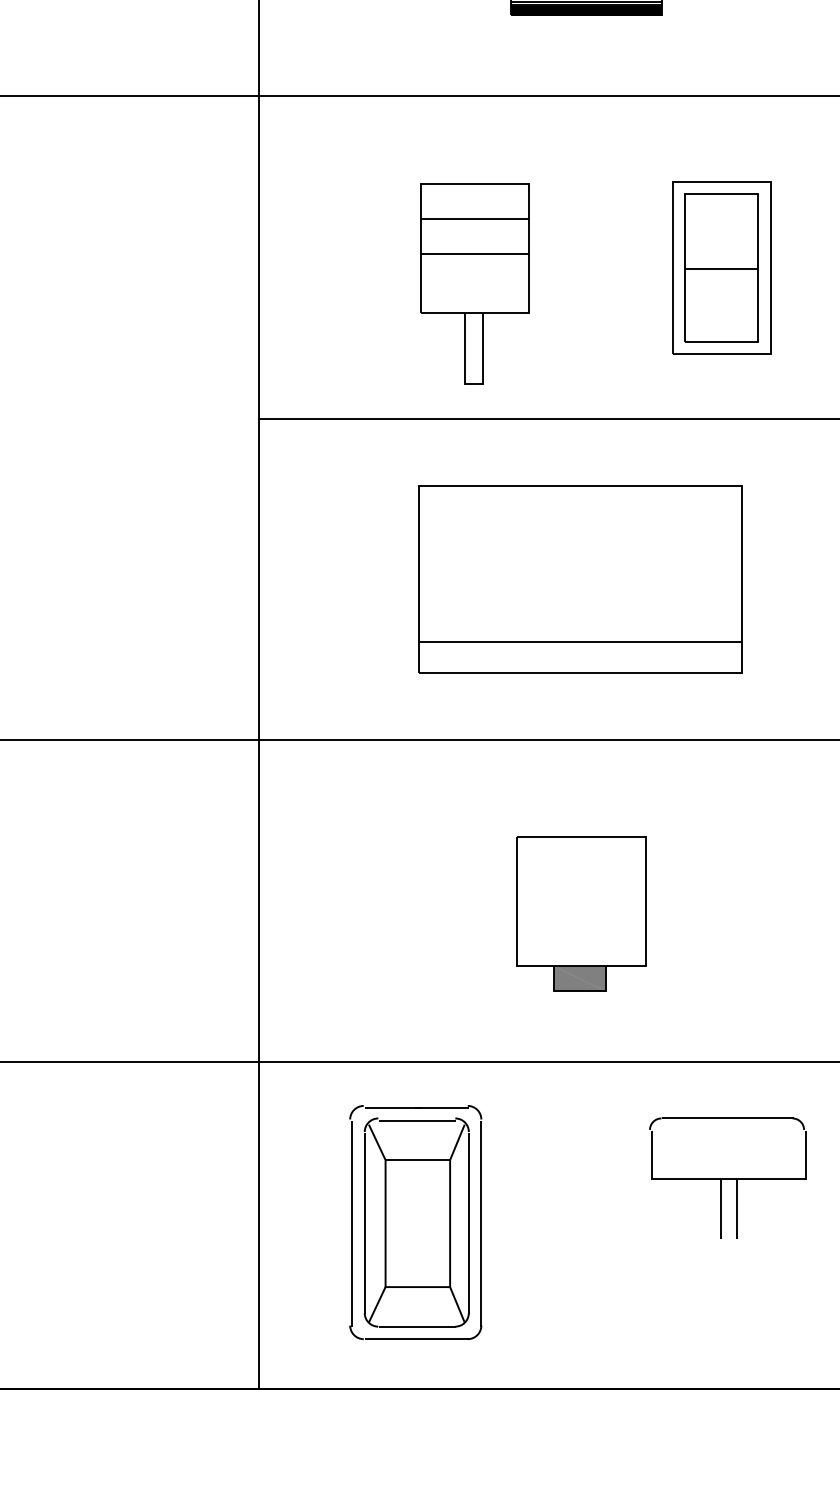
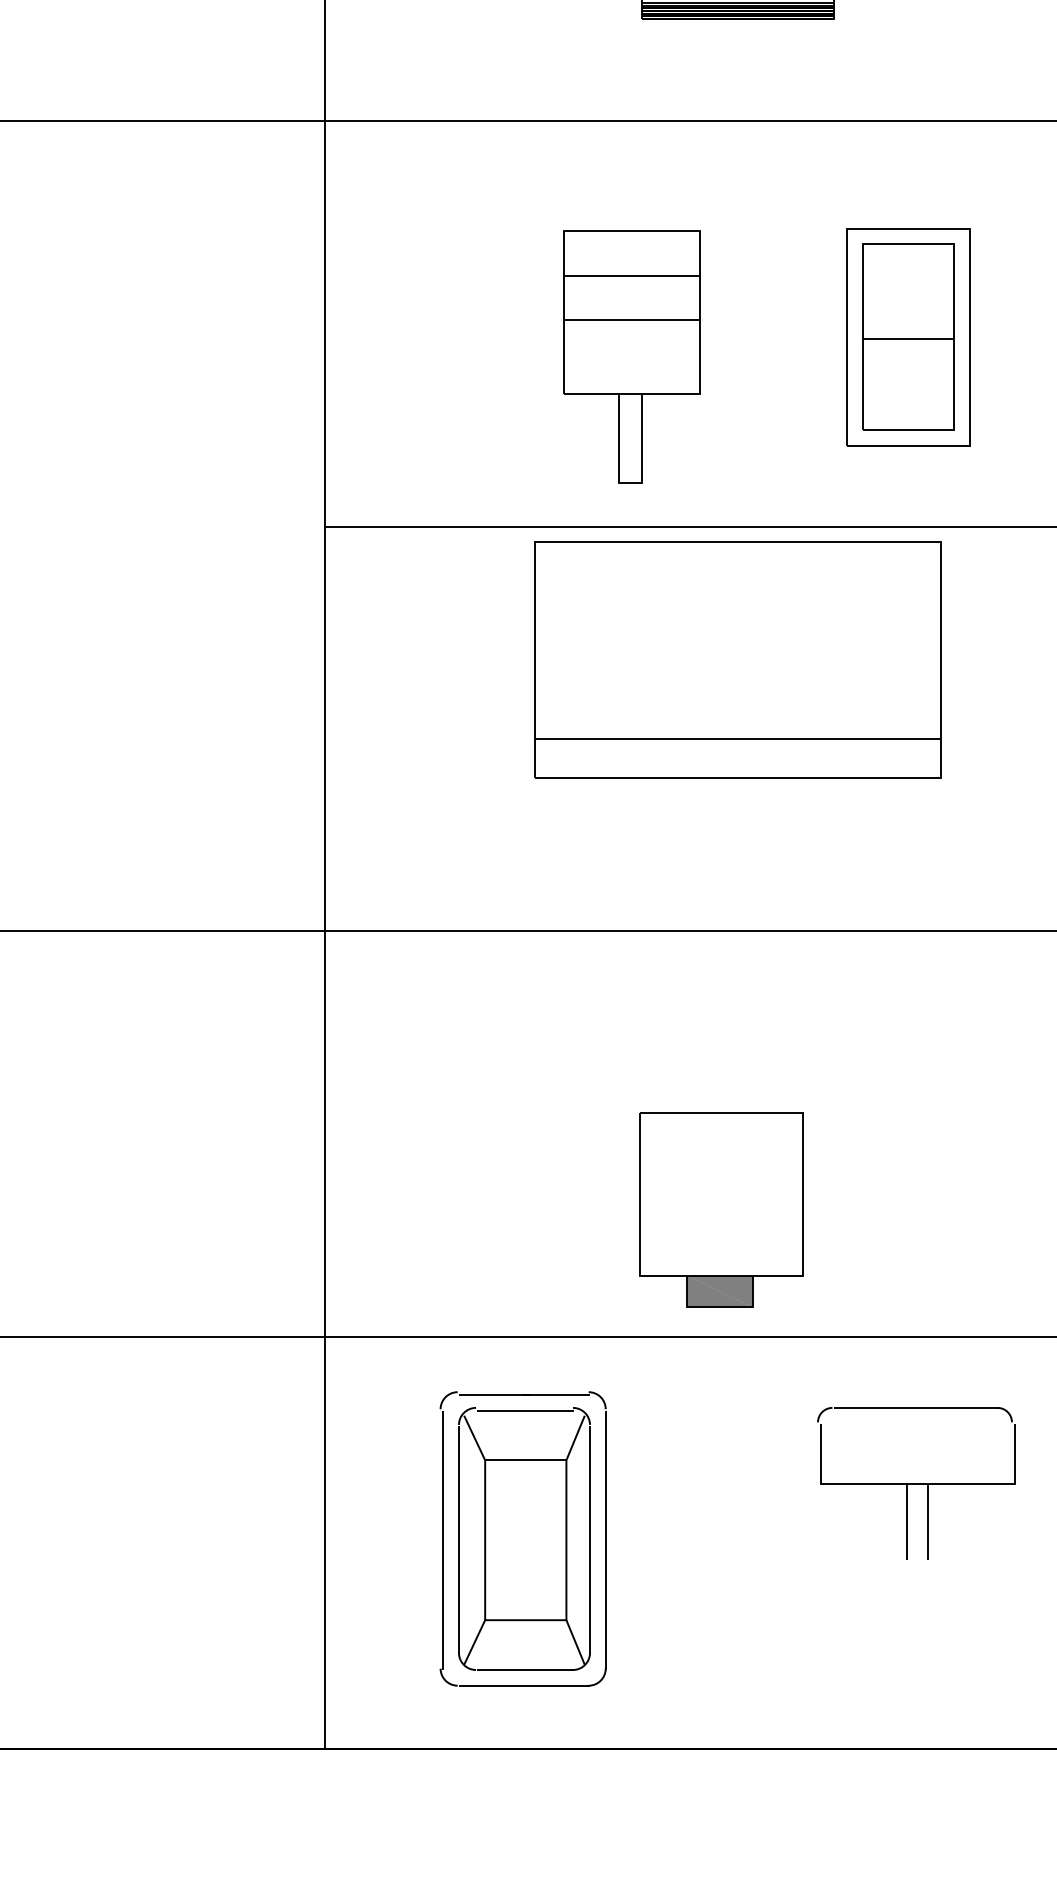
part: (474, 283) -> (631, 356), moved
part: (580, 579) -> (738, 660), moved
part: (581, 913) -> (721, 1209), moved

